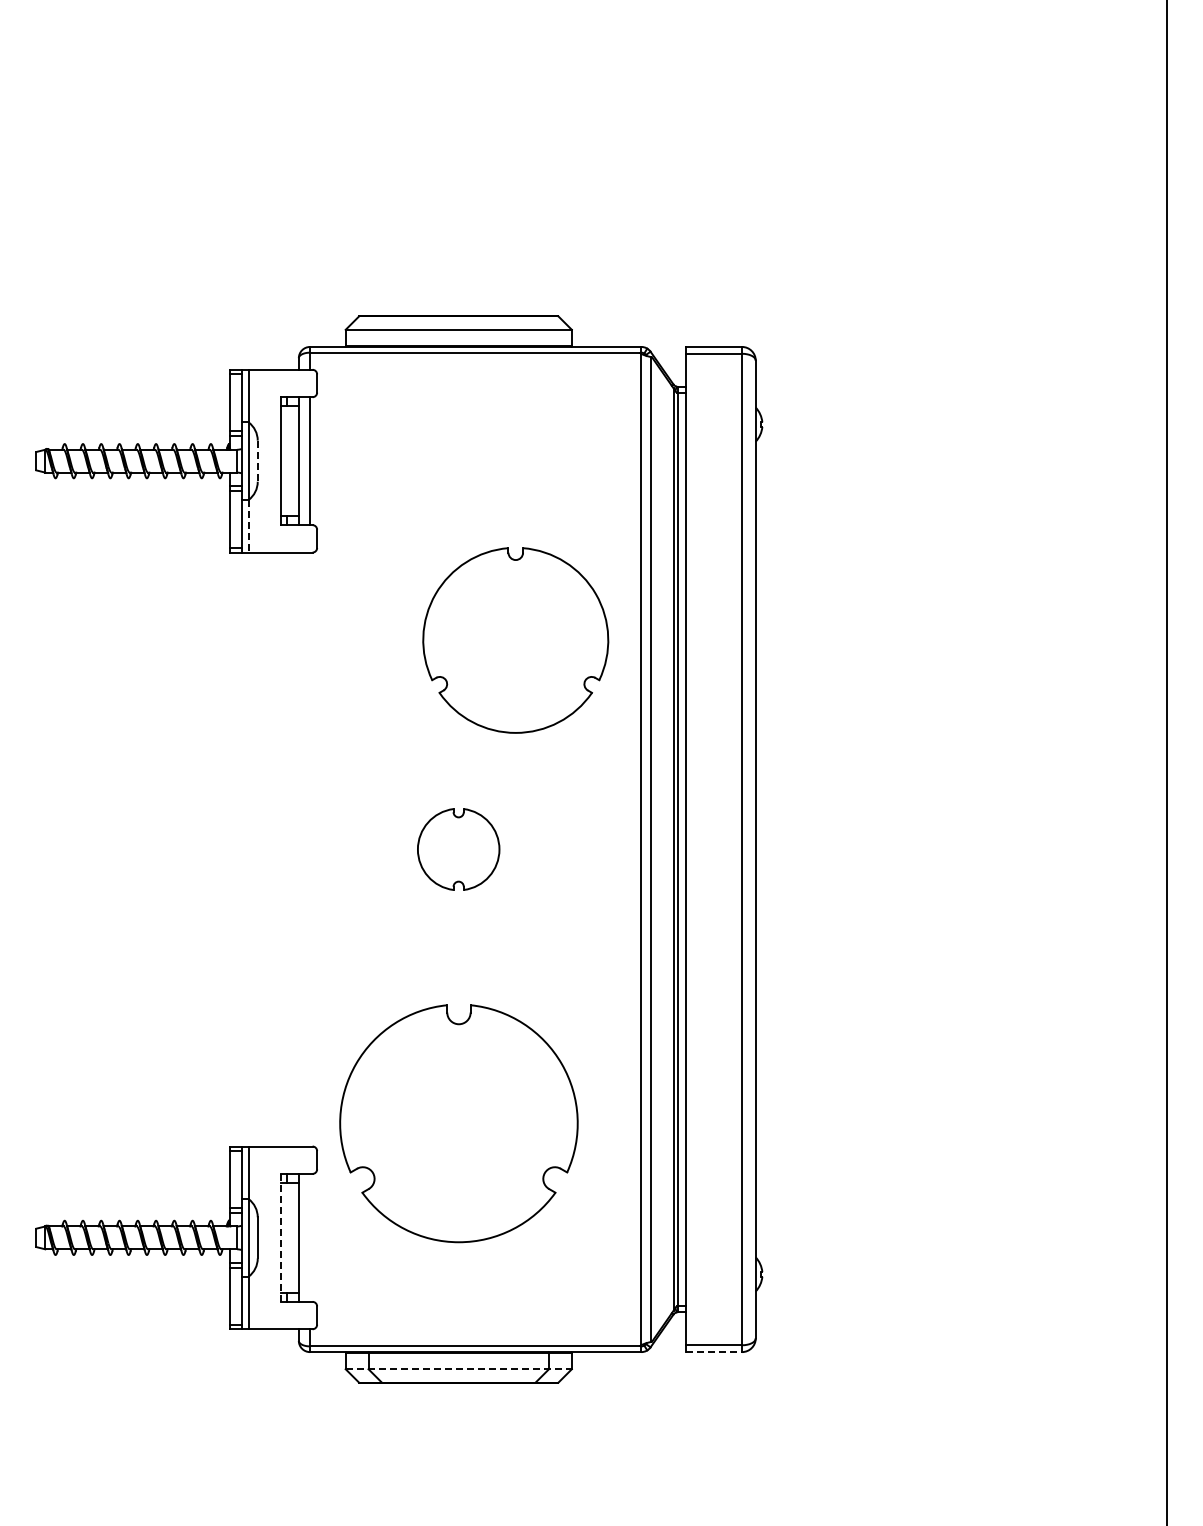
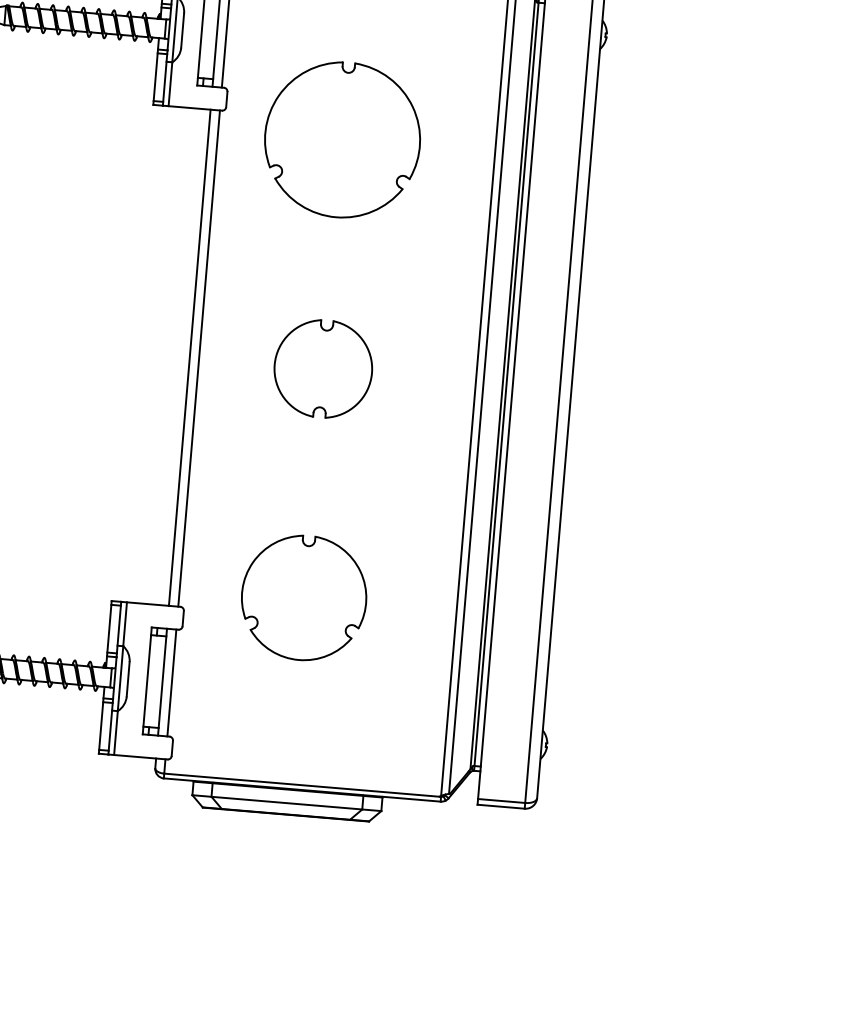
line: (257, 461) -> (182, 30), dashed -> solid
line: (248, 526) -> (170, 84), dashed -> solid
part: (515, 640) -> (342, 140), moved
line: (298, 849) -> (189, 357), added
line: (310, 849) -> (199, 358), added
part: (458, 849) -> (323, 368), size x1.43
part: (458, 1123) -> (303, 597), size x0.62
line: (280, 1237) -> (147, 680), dashed -> solid
line: (310, 1237) -> (172, 682), added
line: (714, 1352) -> (501, 807), dashed -> solid
line: (459, 1369) -> (287, 803), dashed -> solid

